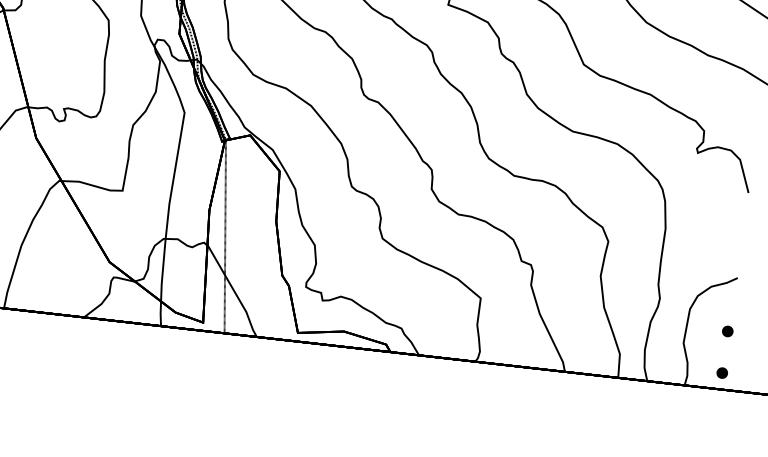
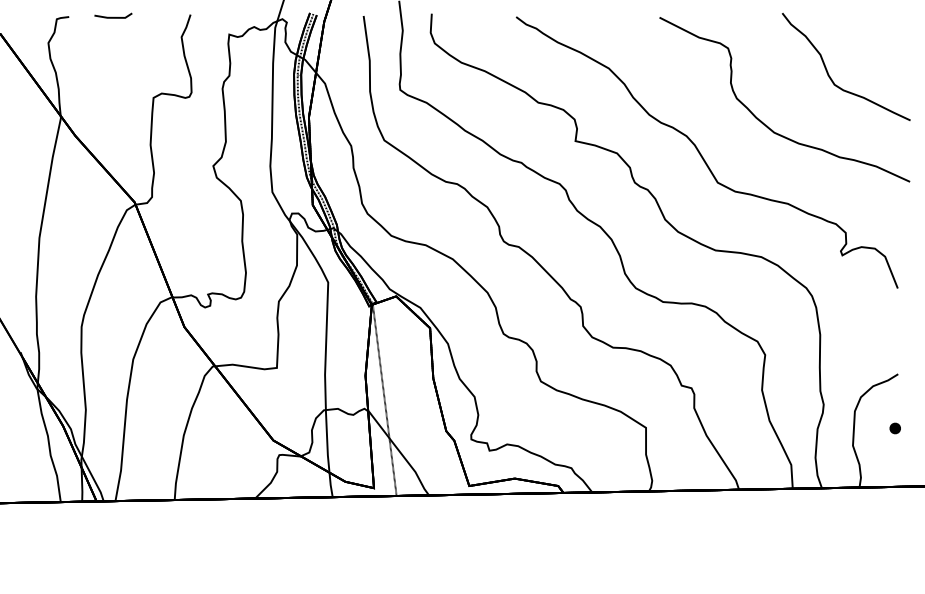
part: (721, 373) -> (894, 470), removed

